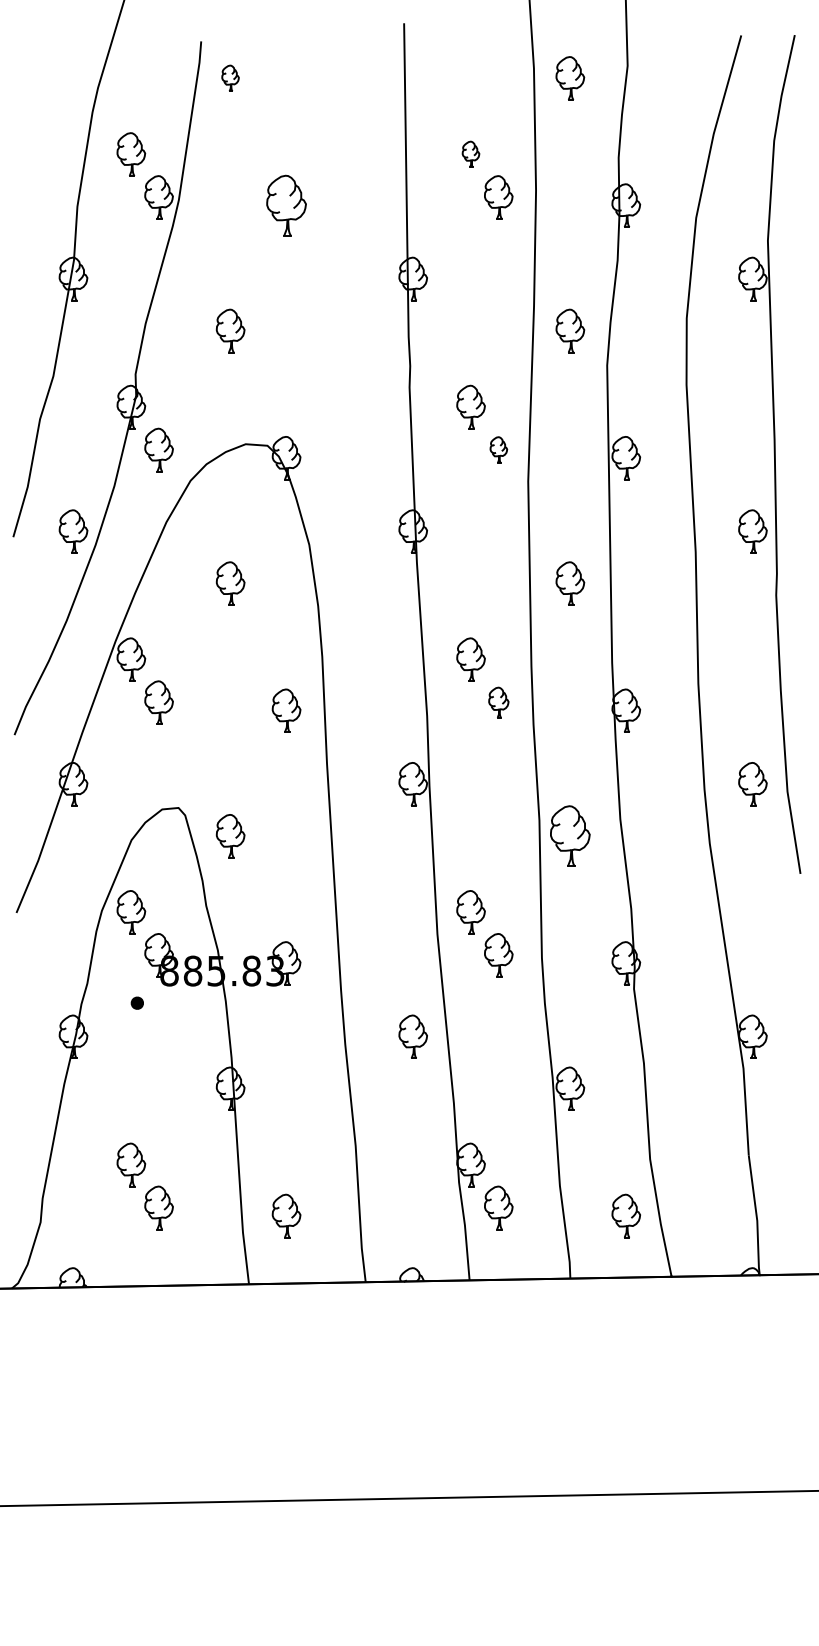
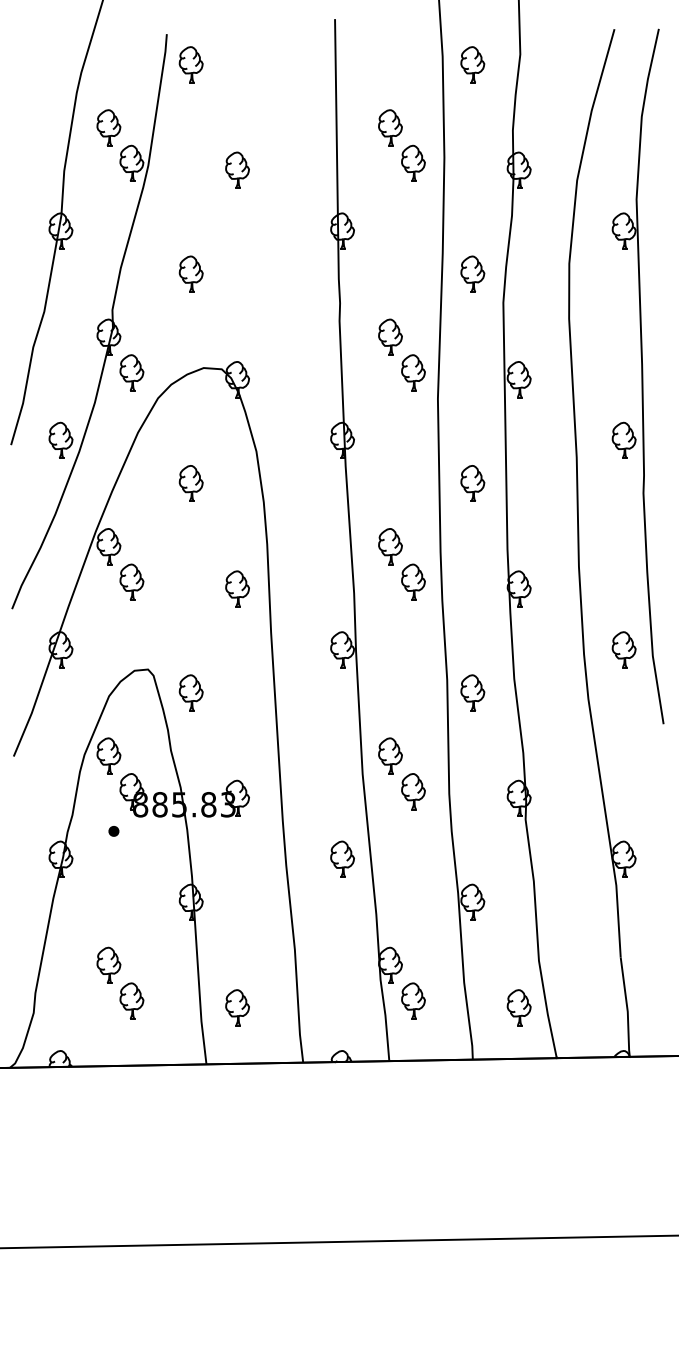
part: (230, 78) -> (191, 64), size x1.67
part: (470, 154) -> (390, 127), size x1.67
part: (286, 205) -> (237, 170), size x0.71
part: (498, 449) -> (413, 372), size x1.67
part: (498, 702) -> (413, 582), size x1.43
part: (570, 836) -> (472, 693), size x0.71

